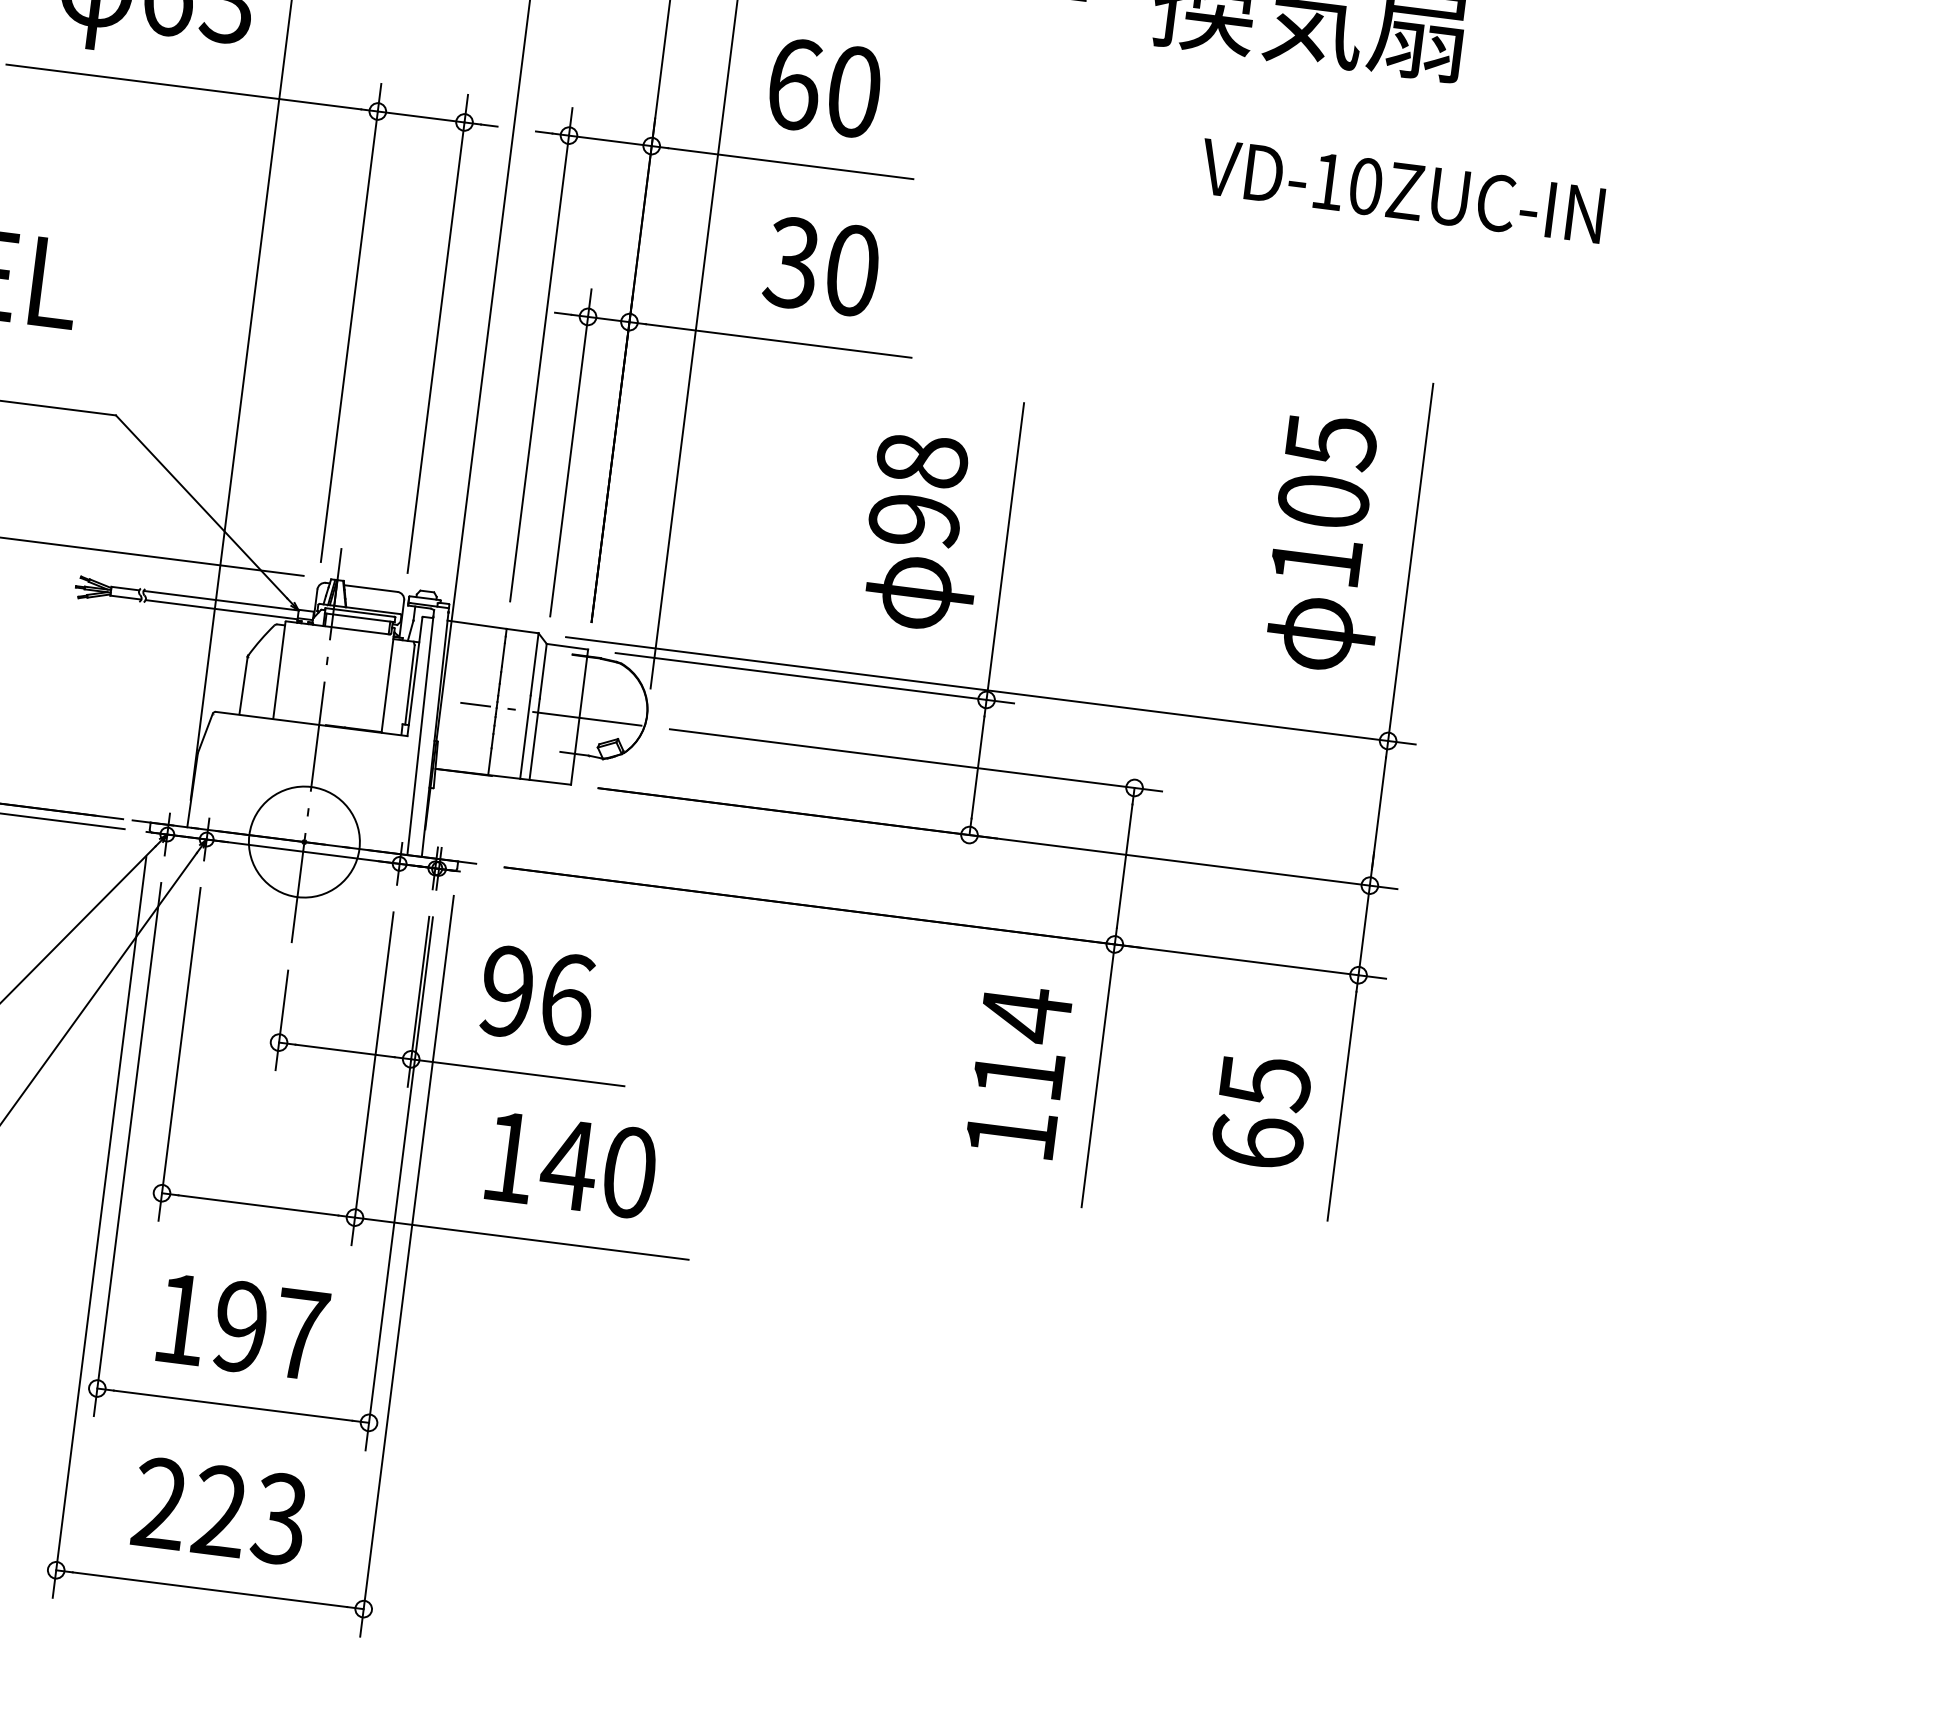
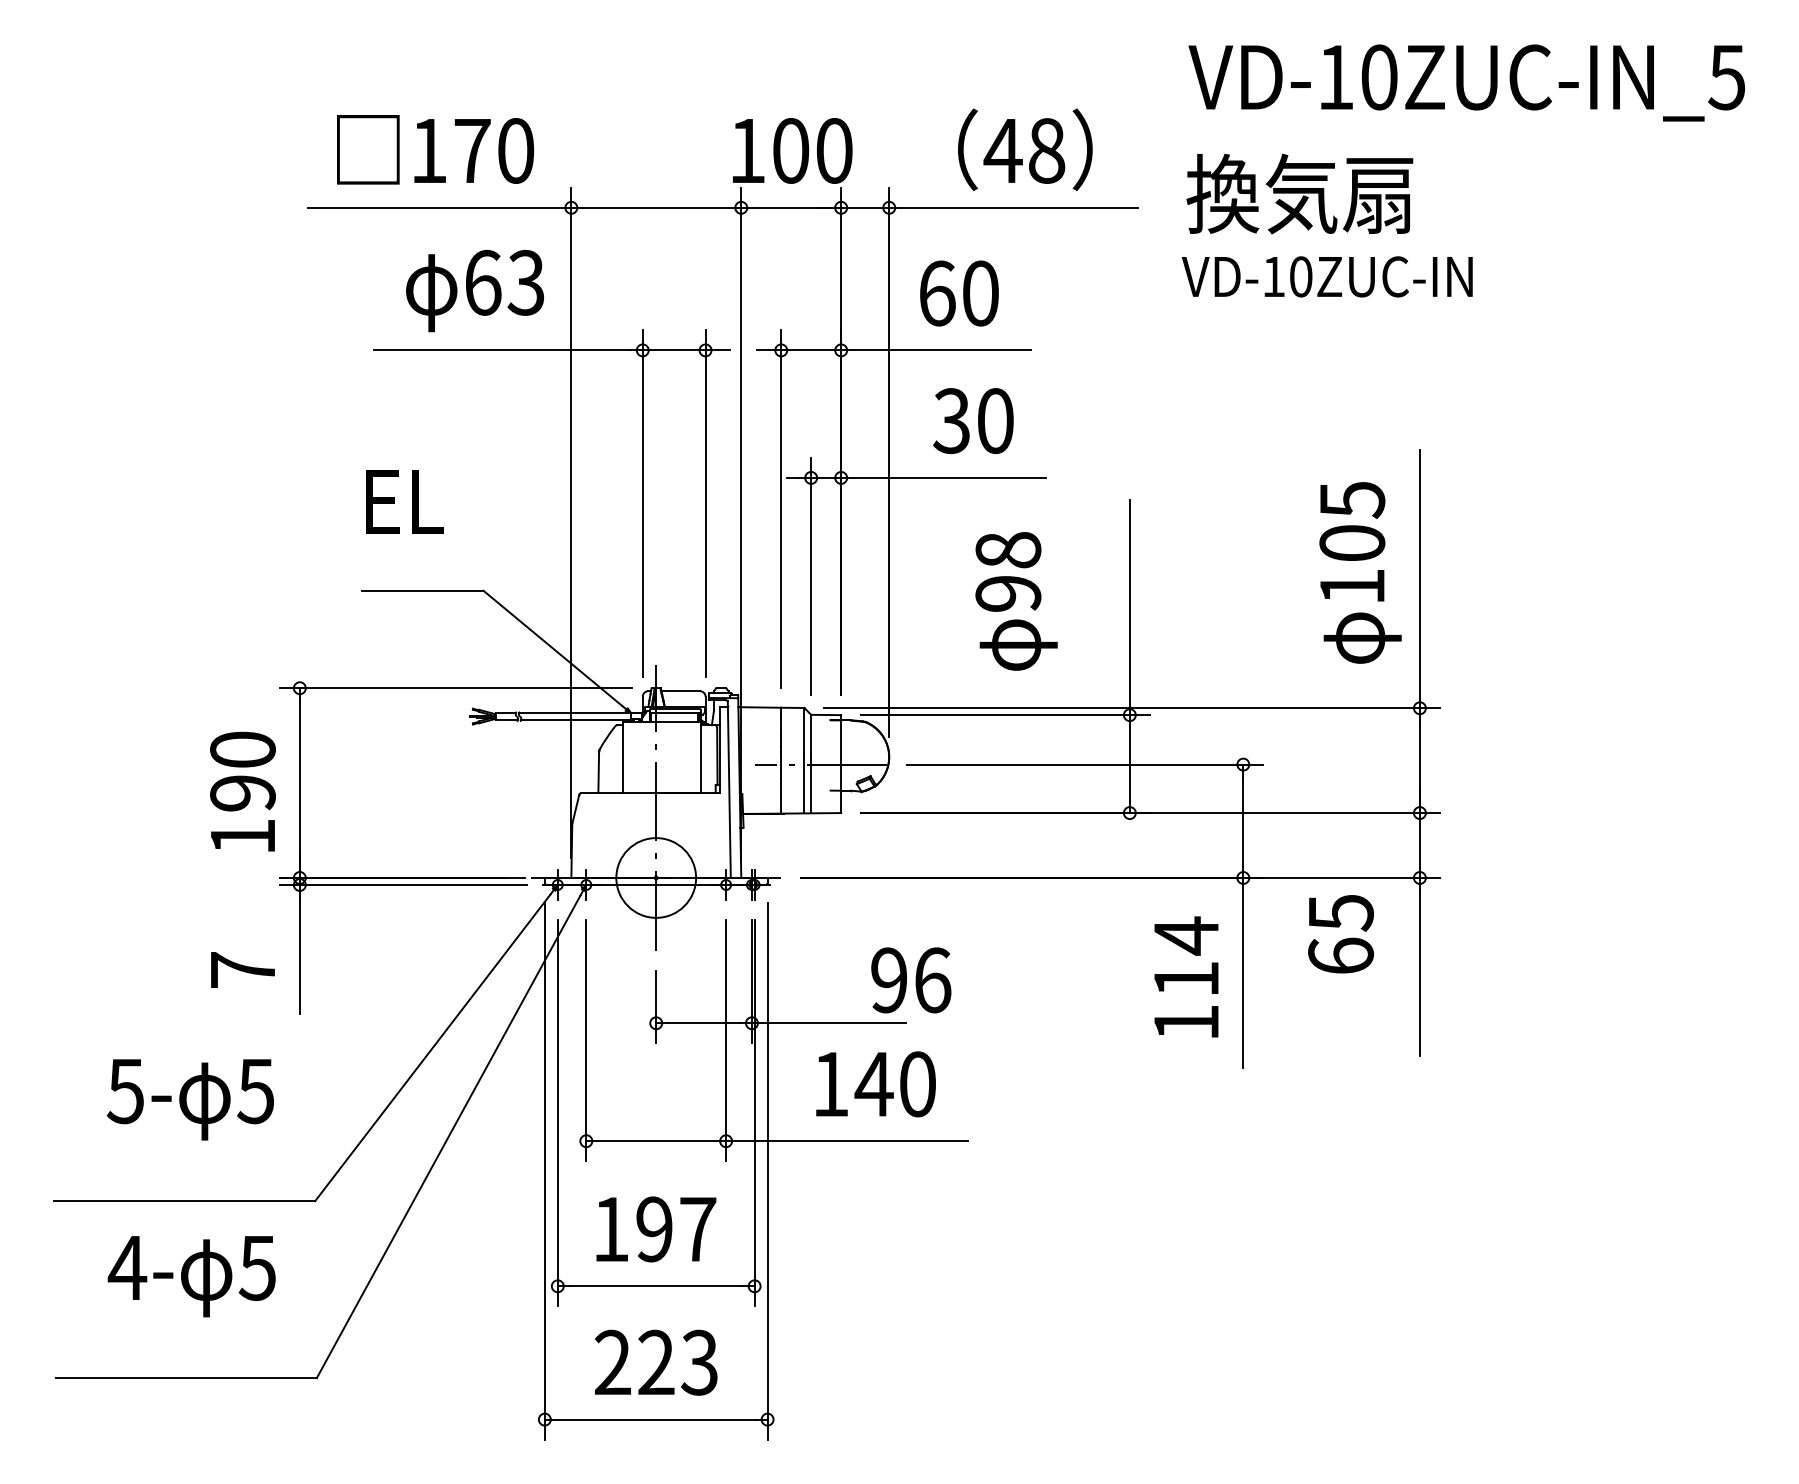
text: (1401, 190) -> (1326, 276), moved
text: (924, 532) -> (1016, 601), moved
text: (537, 995) -> (911, 980), moved
text: (1260, 1112) -> (1340, 934), moved

